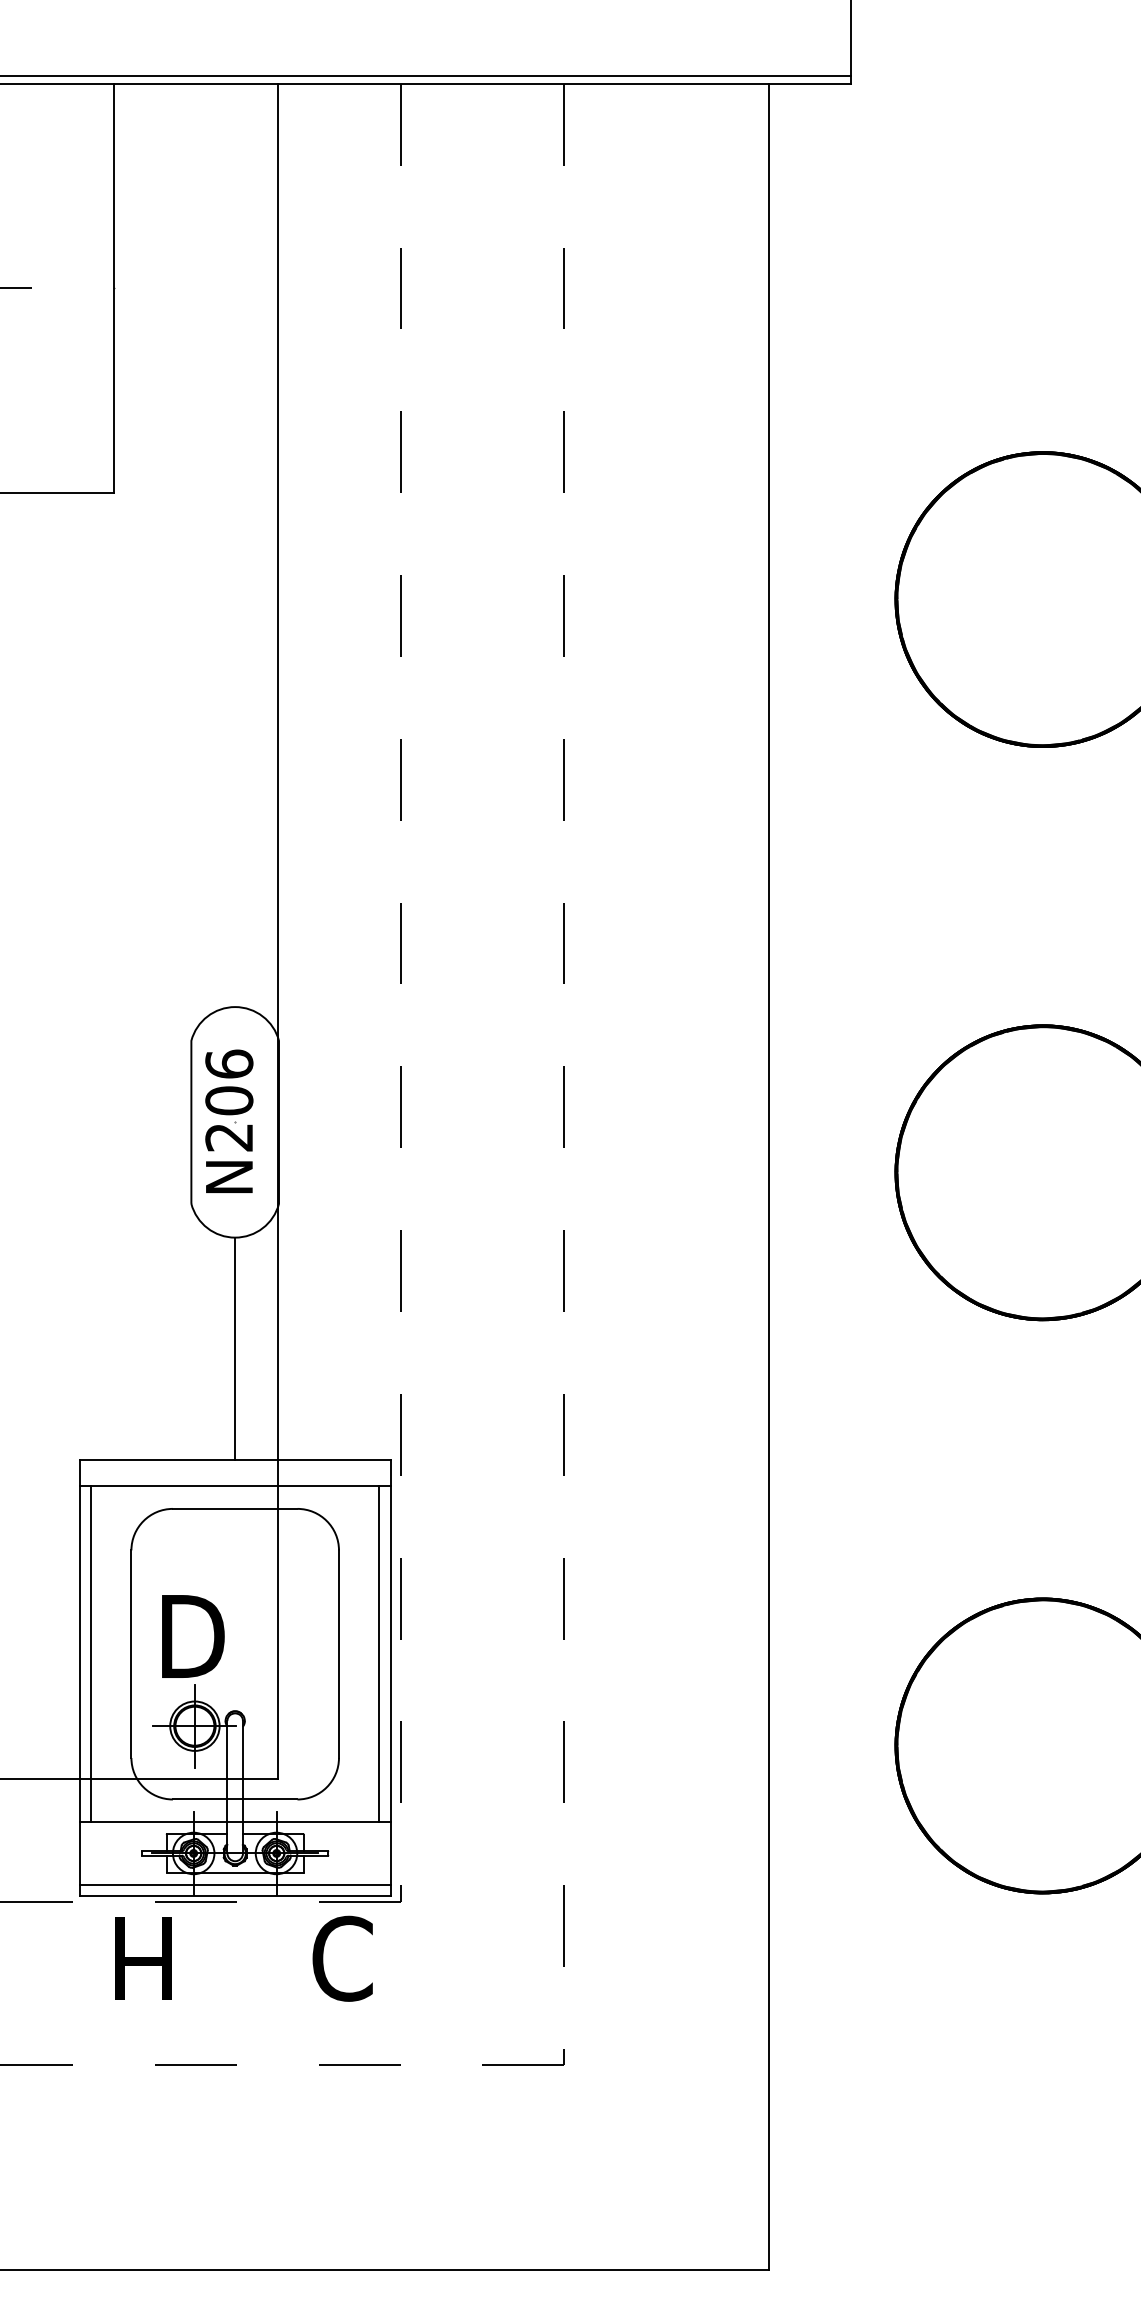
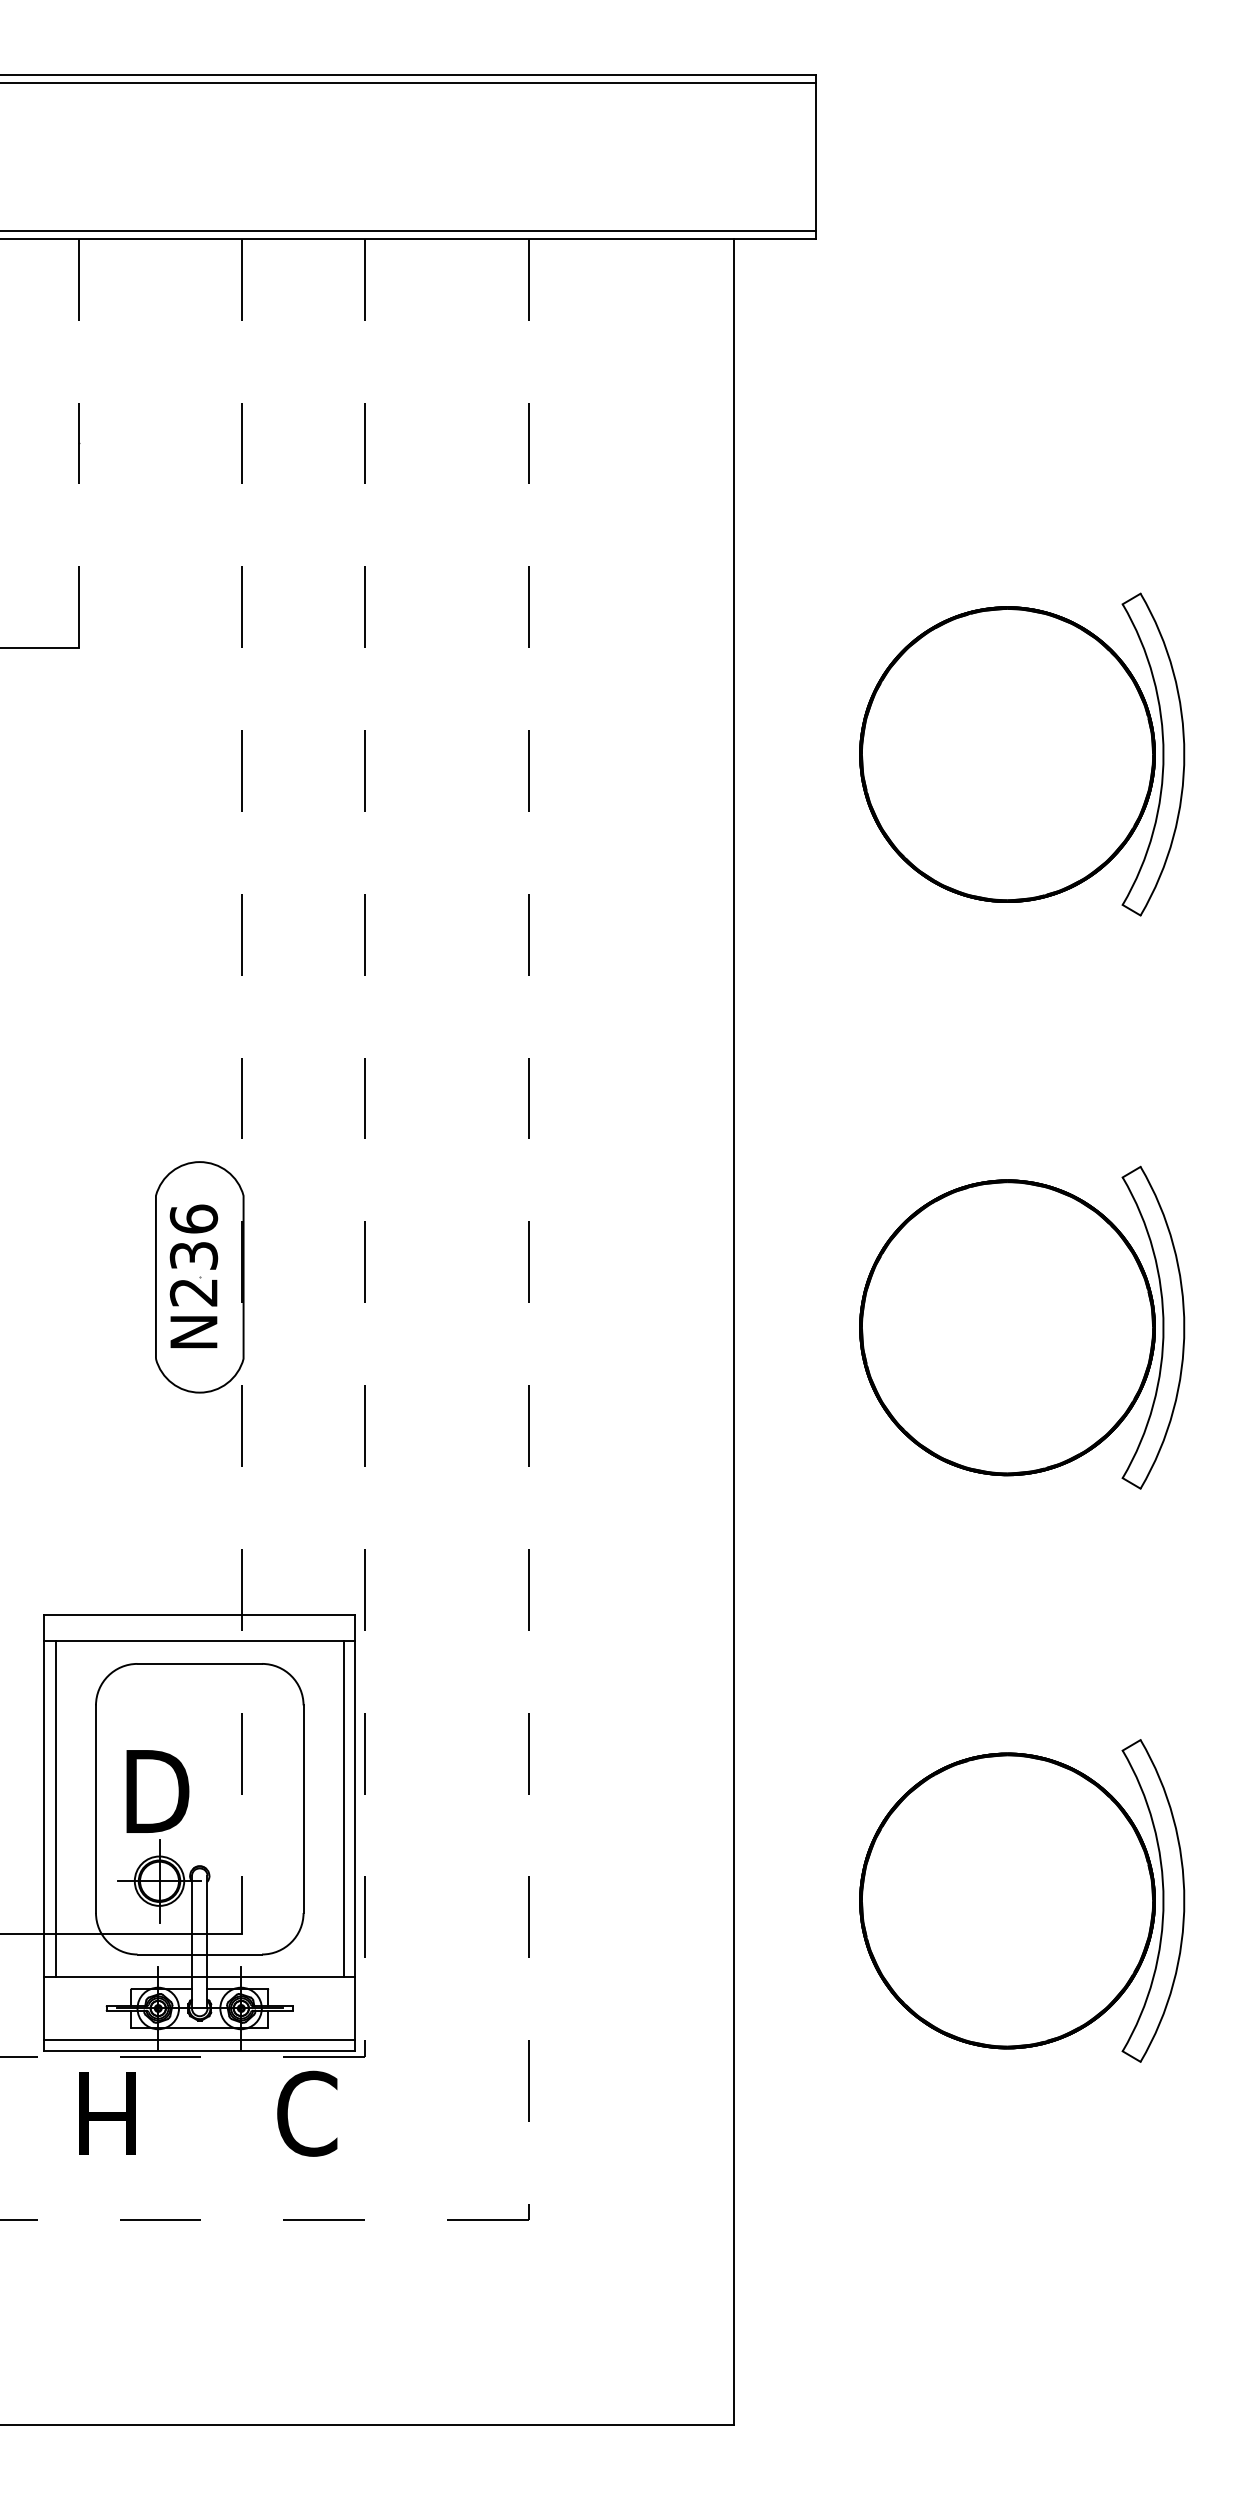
line: (113, 288) -> (78, 443), solid -> dashed
line: (277, 931) -> (242, 1086), solid -> dashed
text: (228, 1100) -> (193, 1255), N206 -> N236
line: (234, 1348) -> (199, 1503), removed

